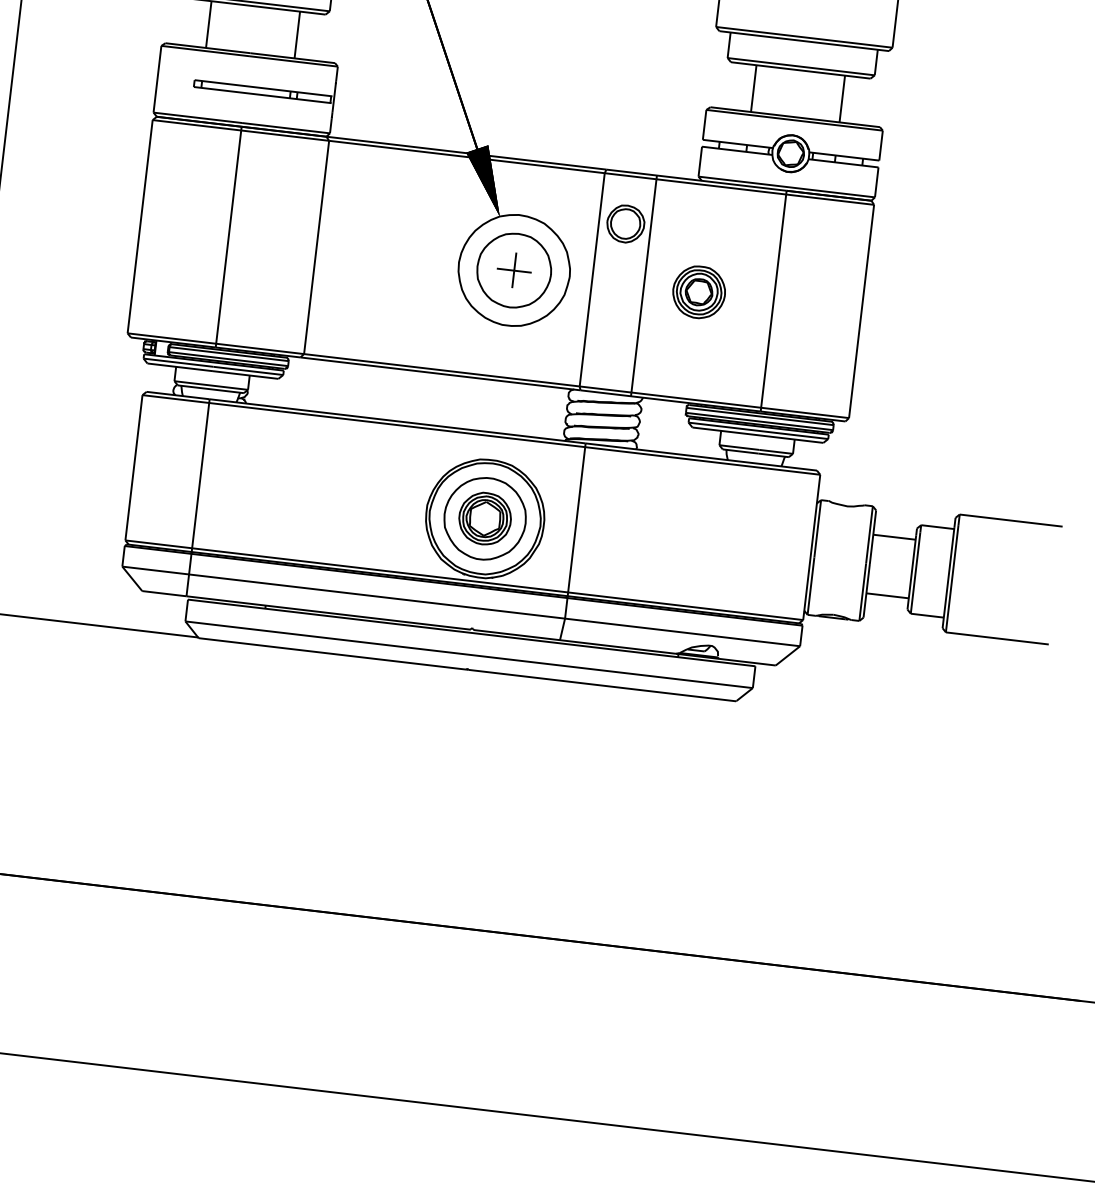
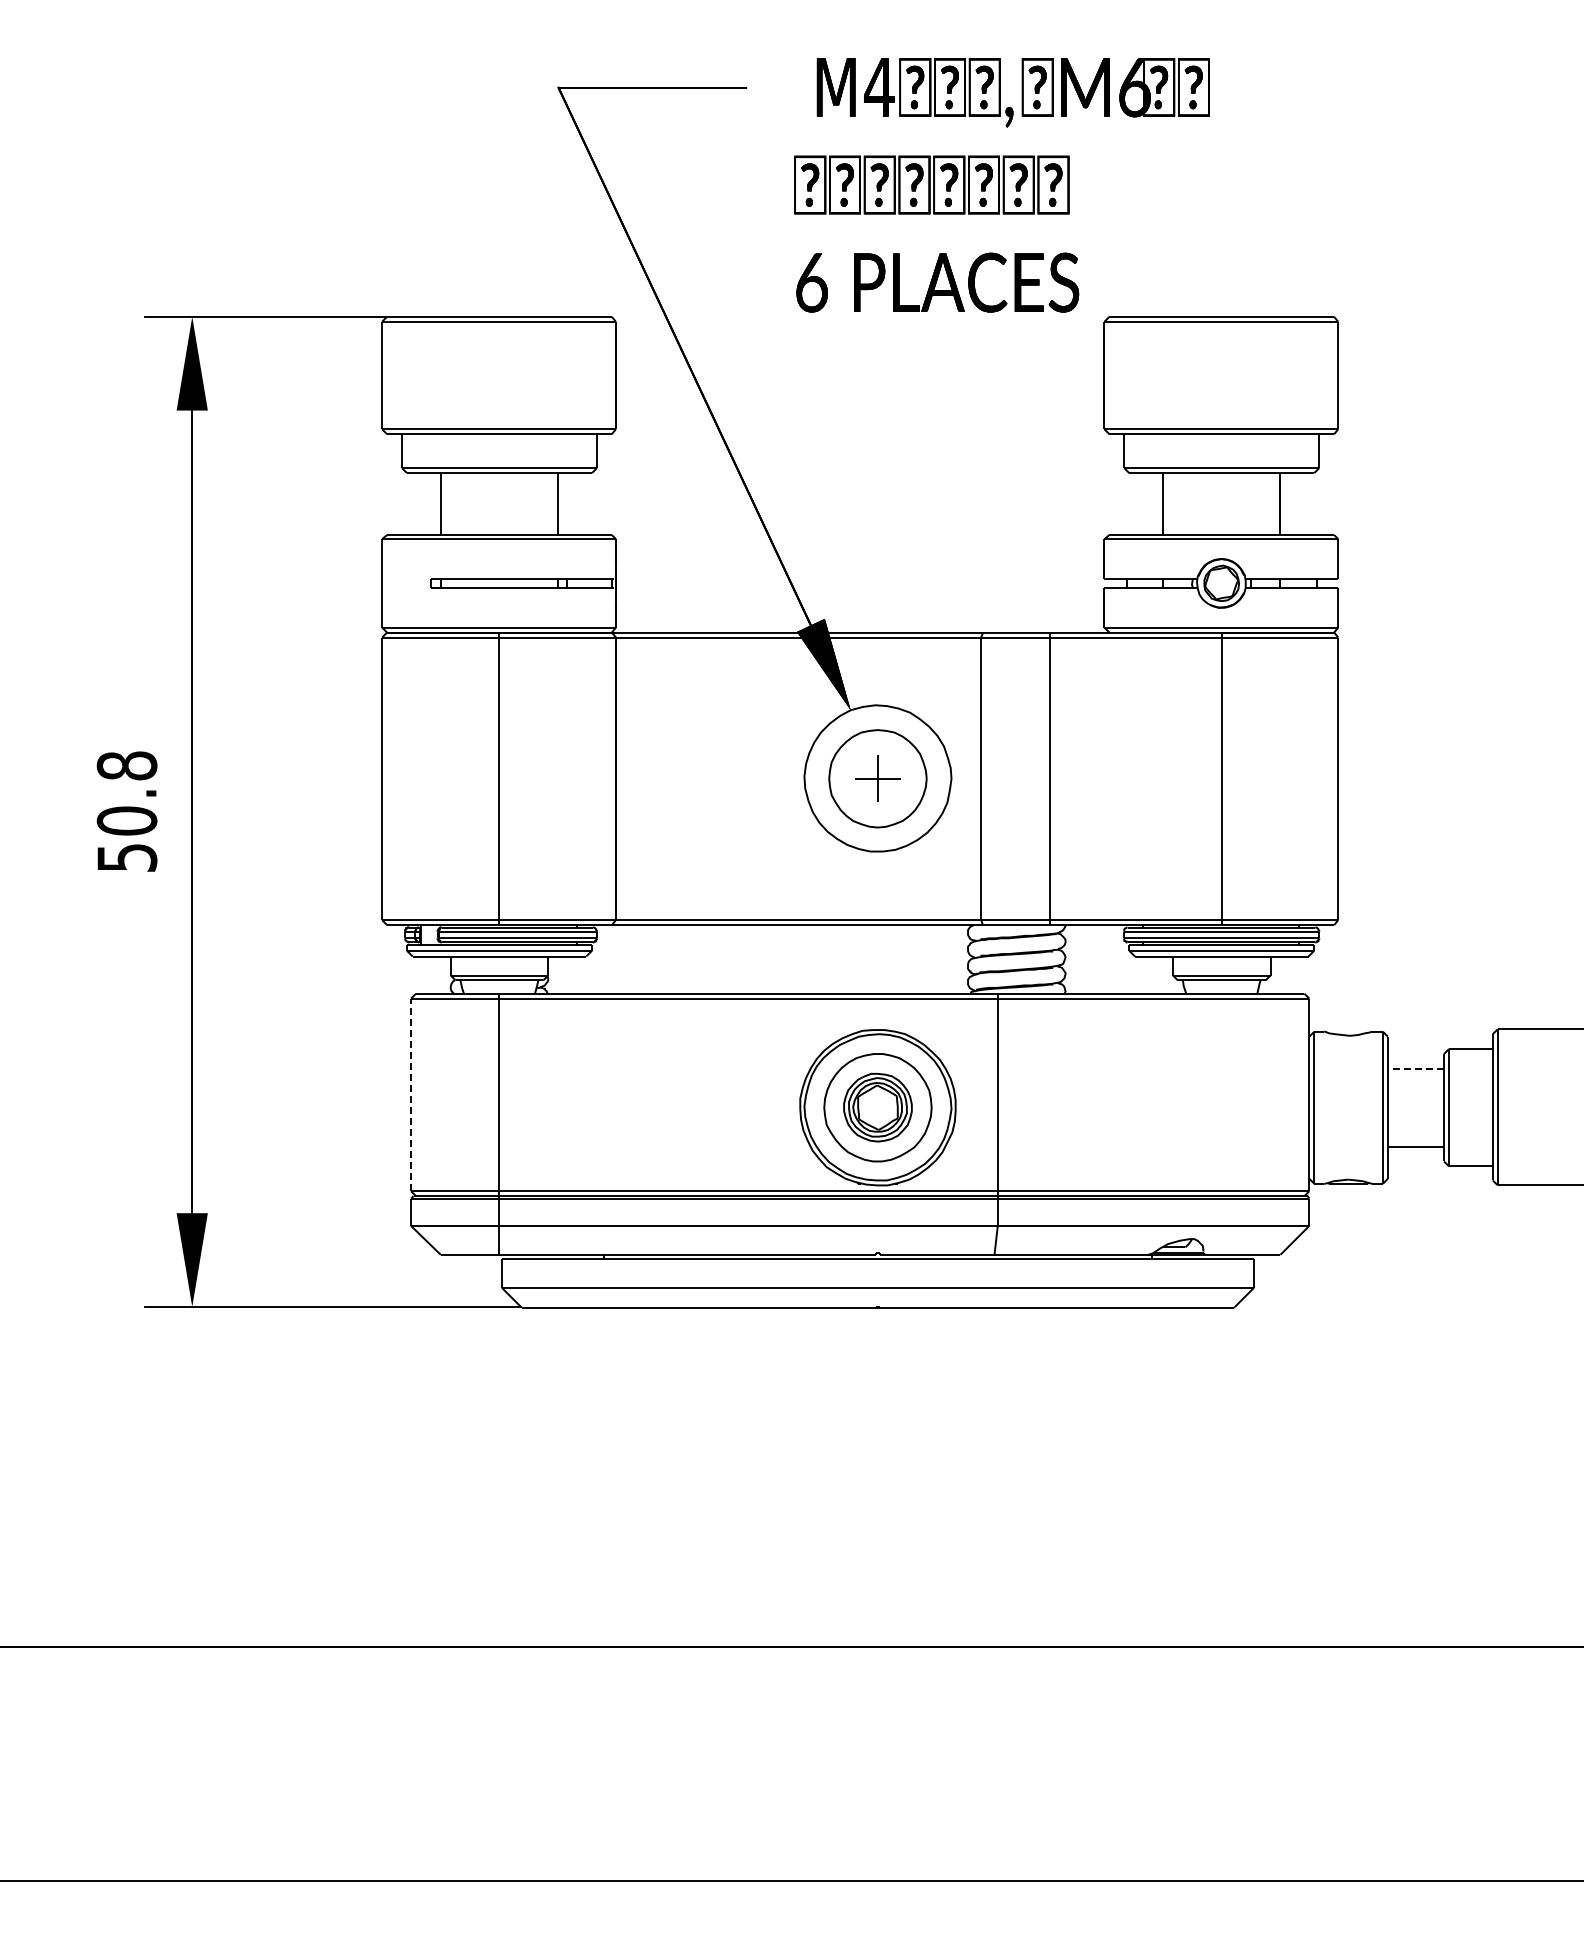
part: (625, 223) -> (1016, 700), removed
part: (698, 292) -> (1122, 778), removed
line: (134, 467) -> (411, 1094), solid -> dashed
line: (894, 536) -> (1415, 1068), solid -> dashed

